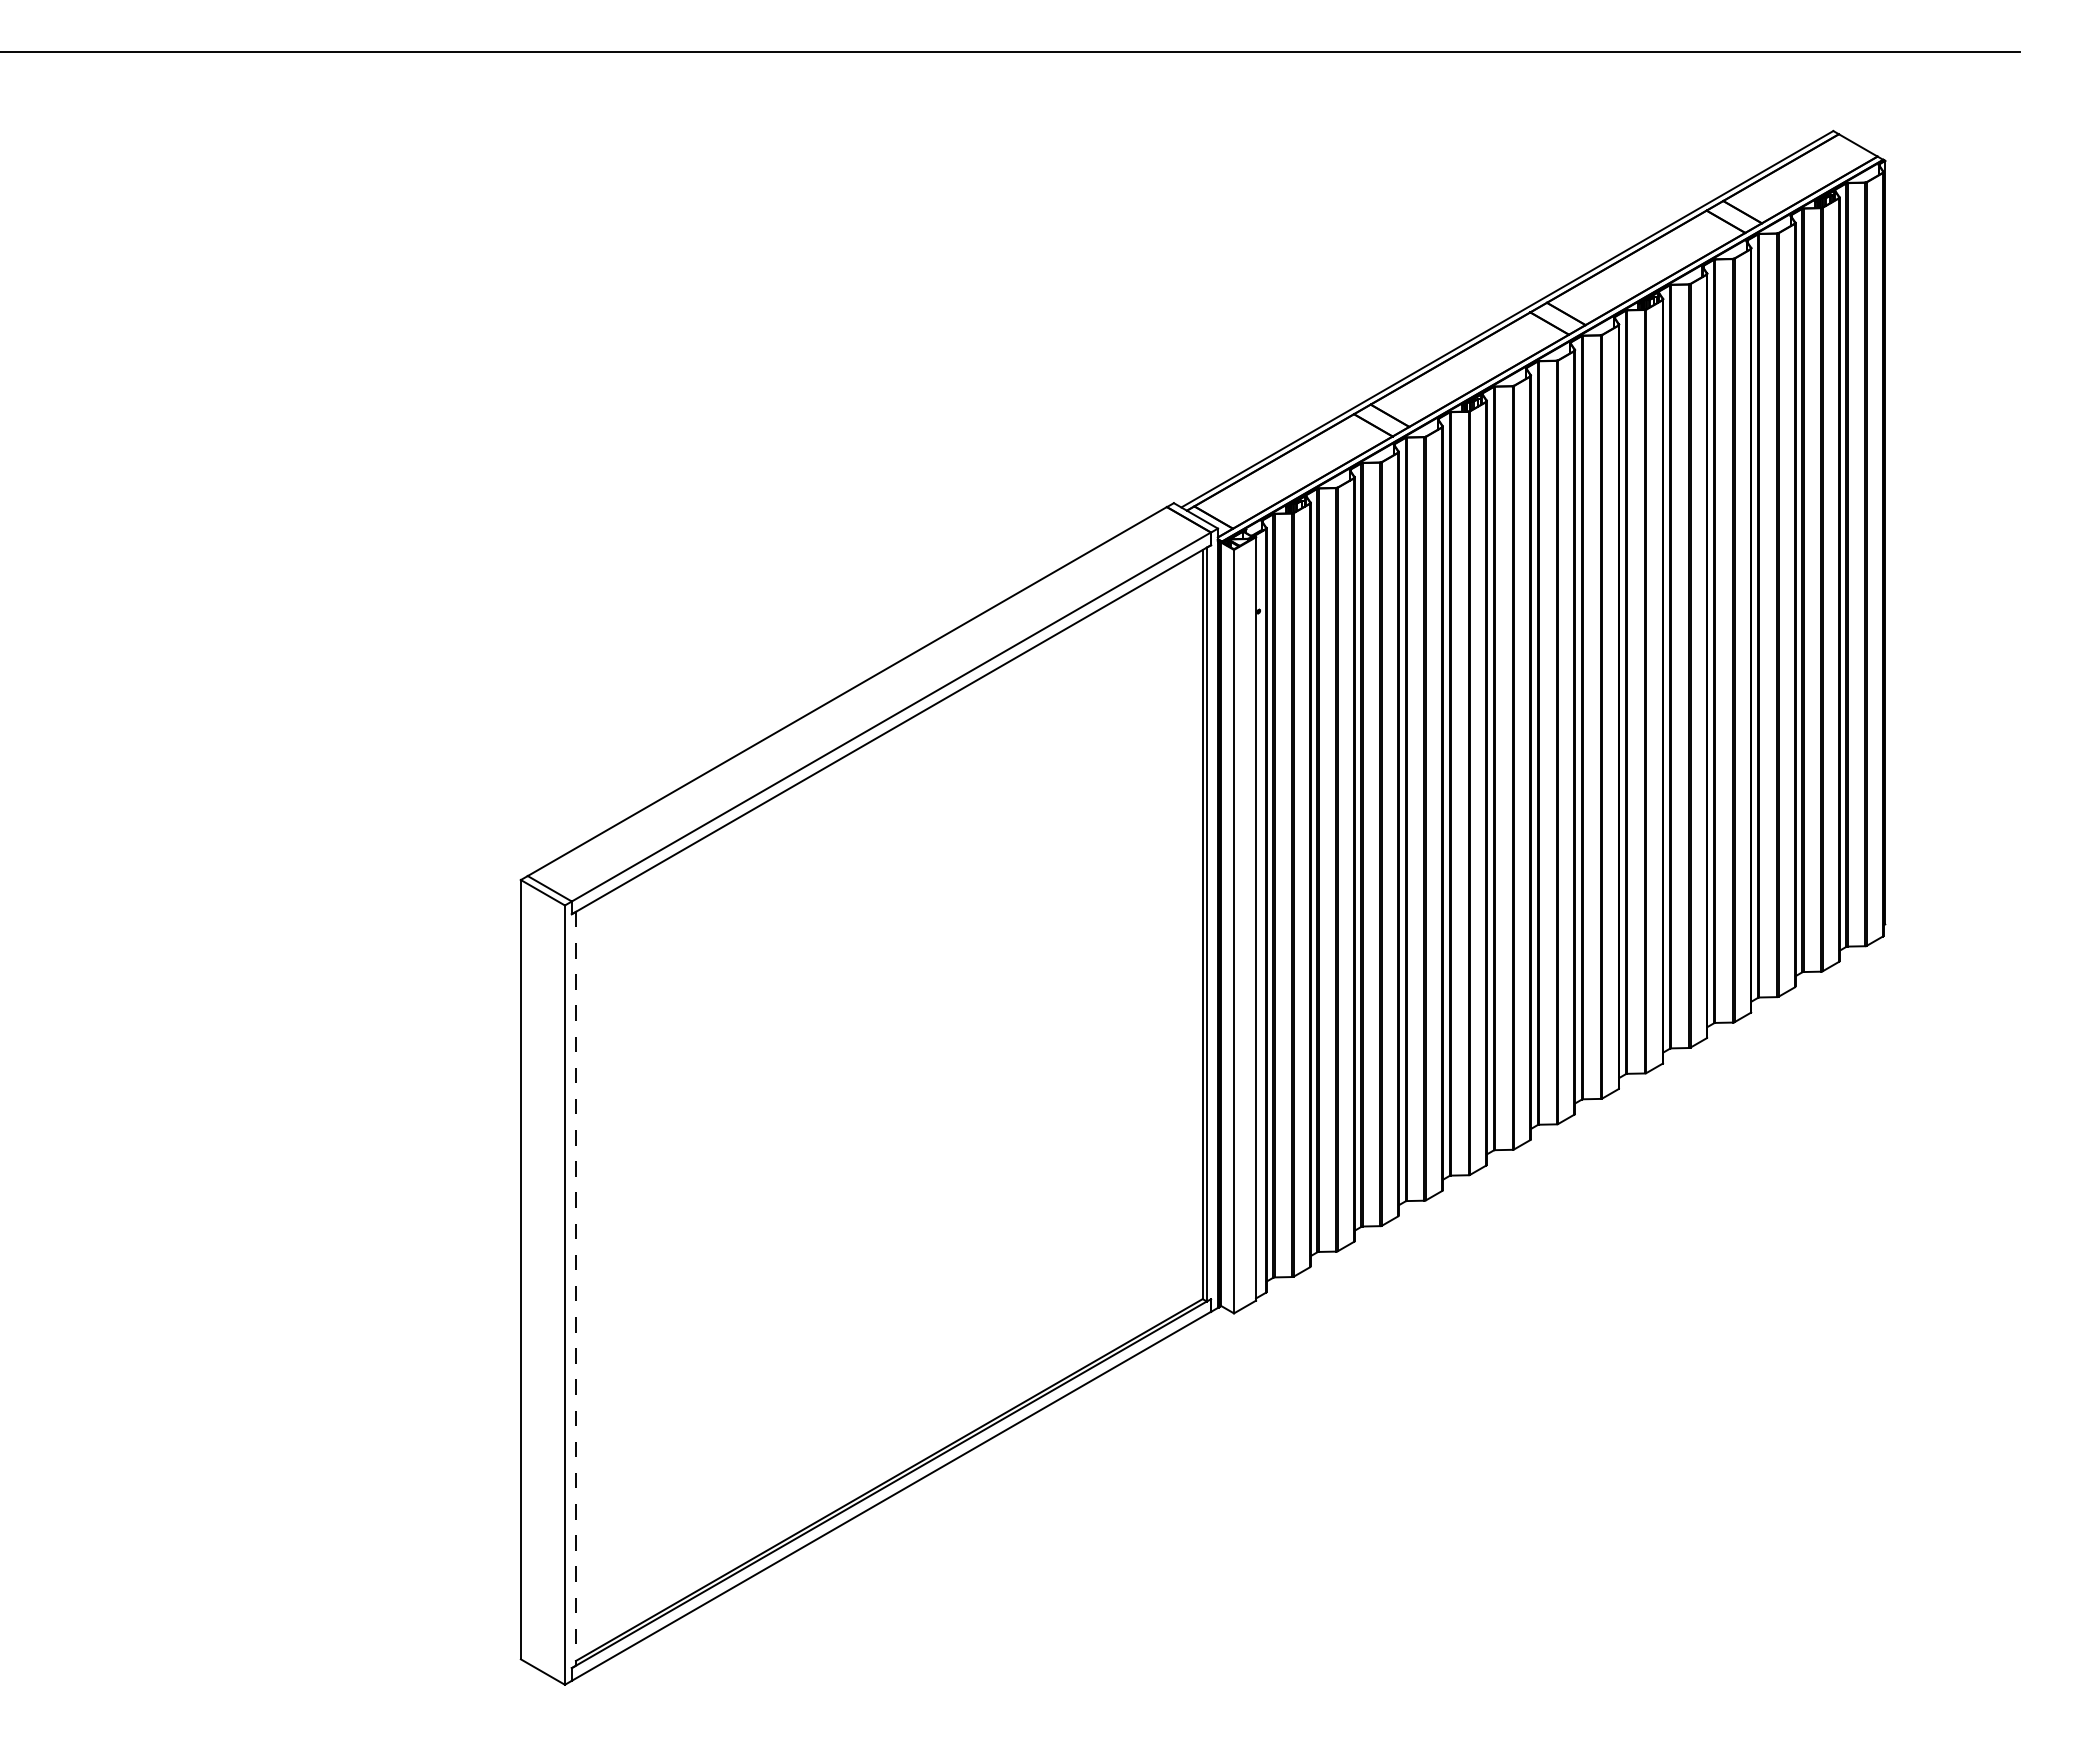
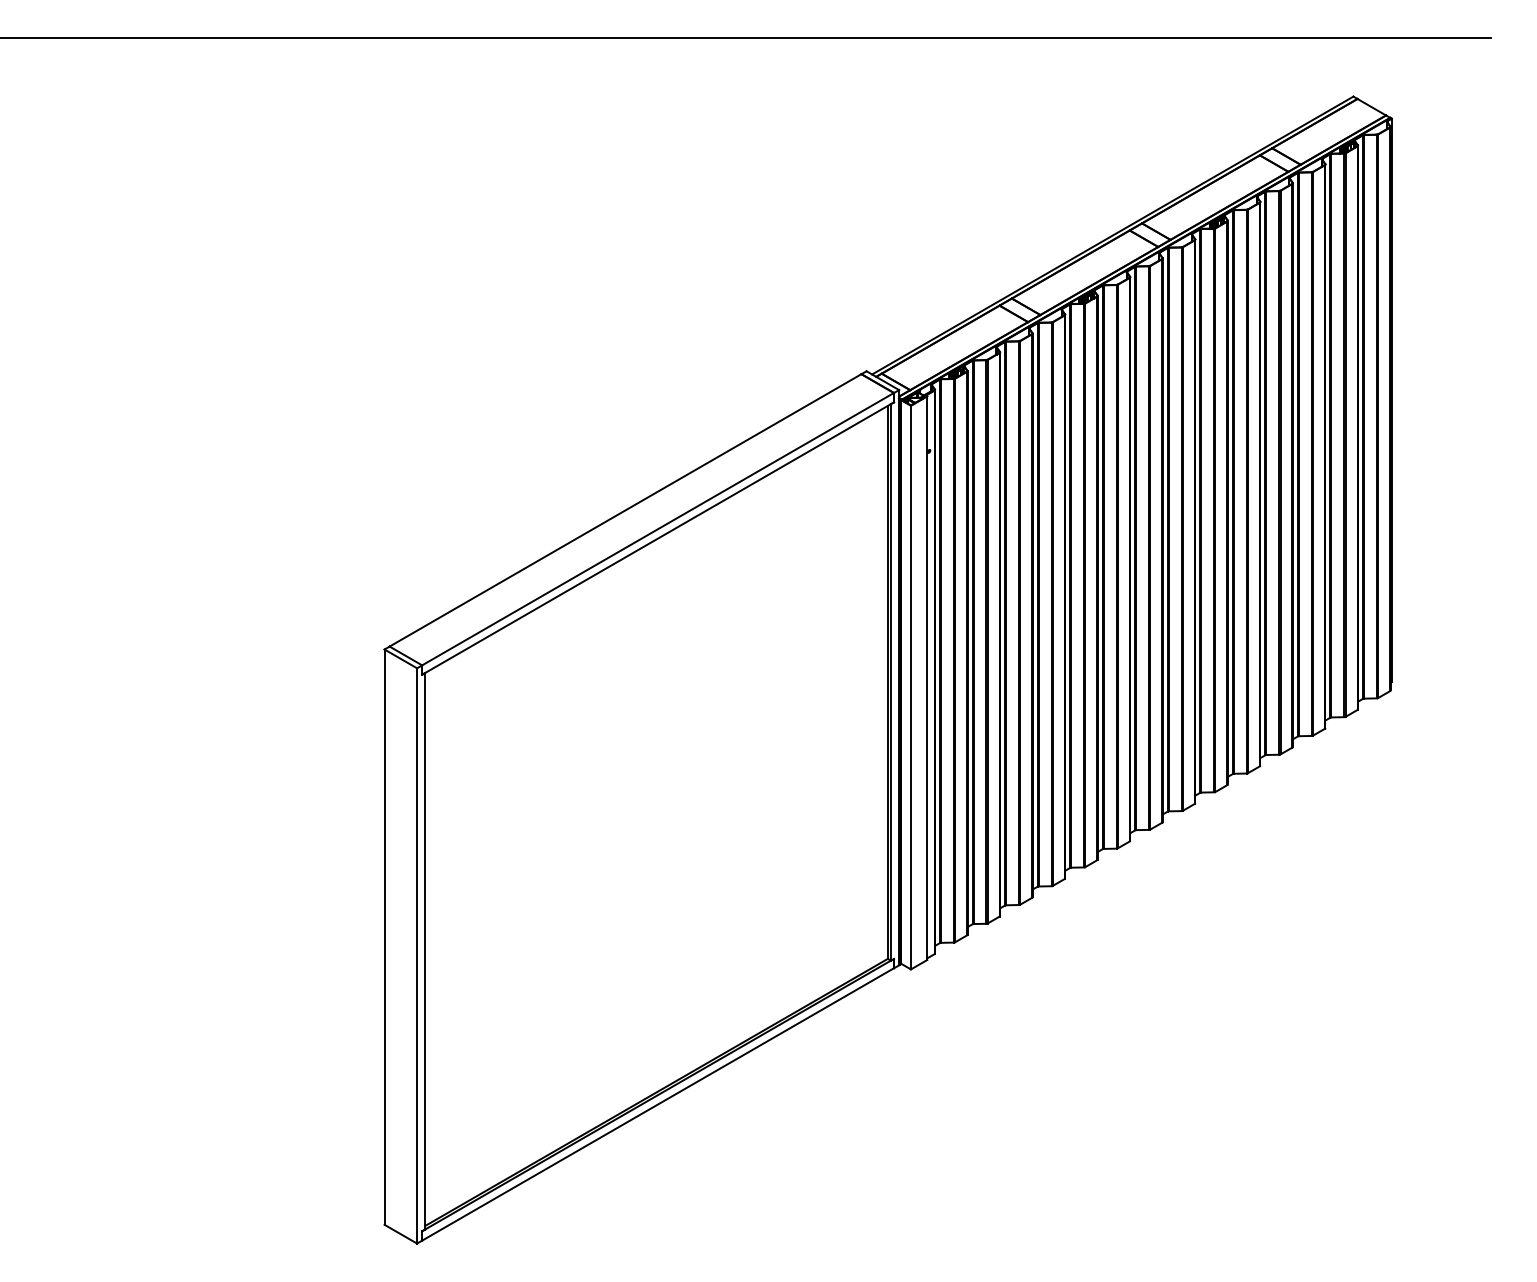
line: (575, 1288) -> (424, 951), dashed -> solid

